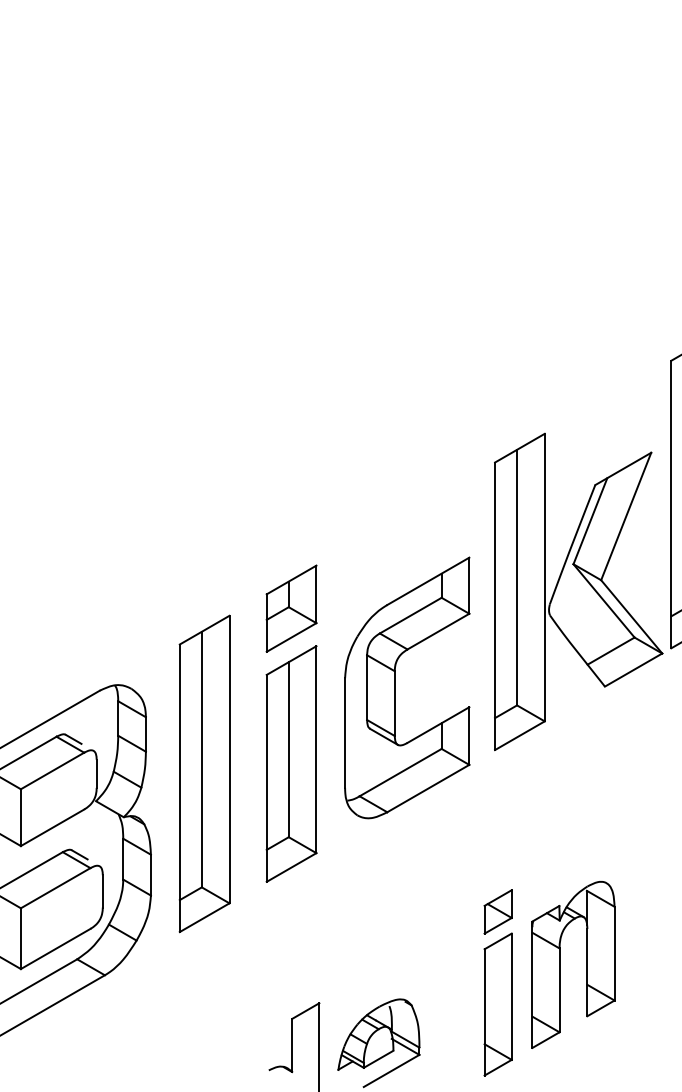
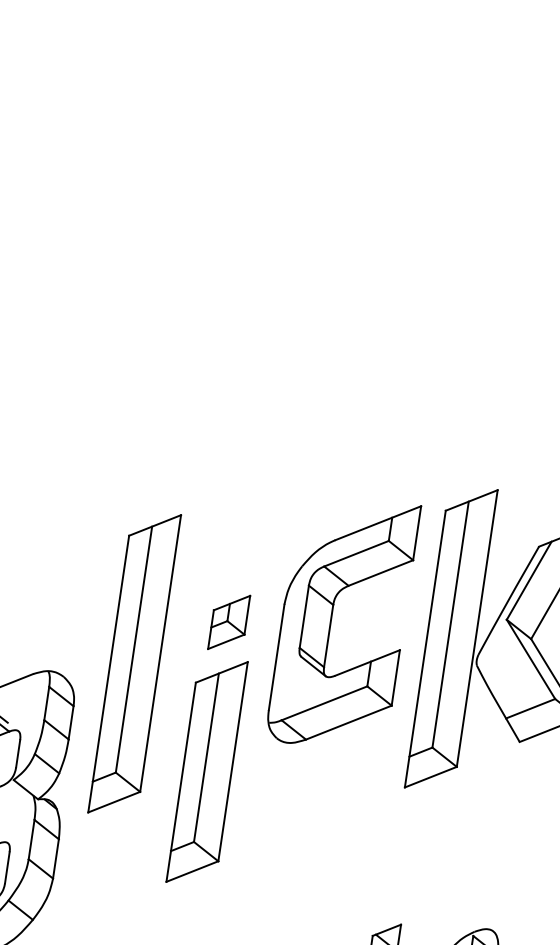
part: (291, 608) -> (229, 622), size x0.7
part: (395, 687) -> (331, 620), moved
part: (204, 773) -> (134, 663), moved

